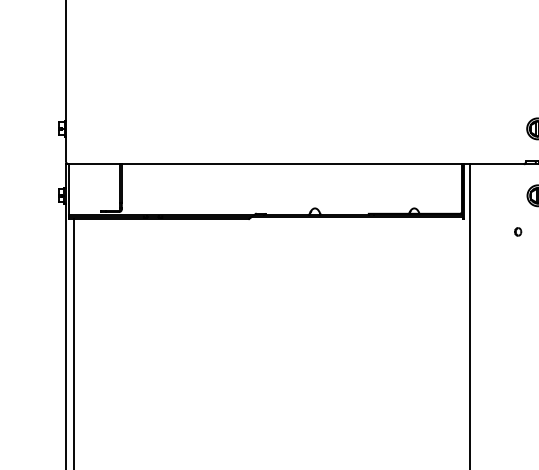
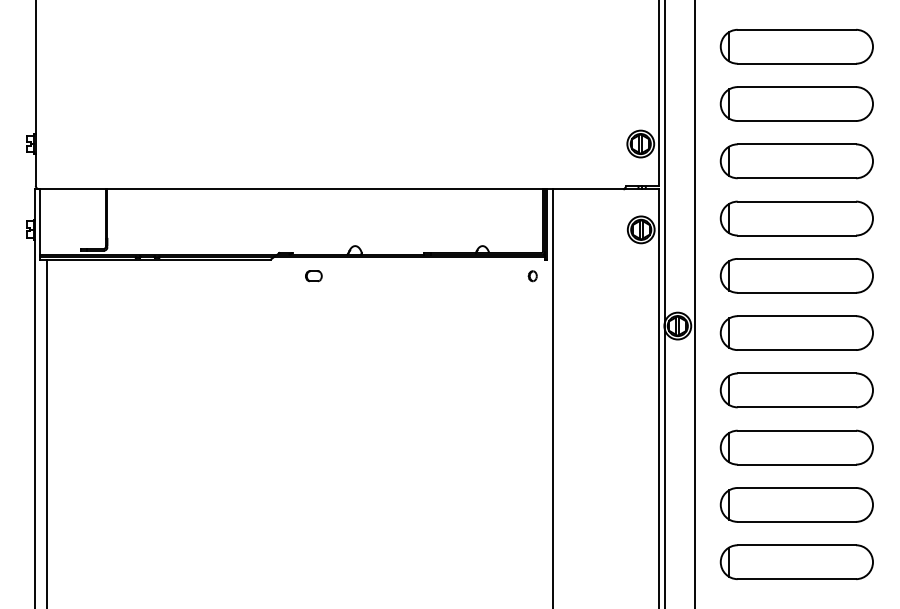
part: (282, 232) -> (313, 276), added
part: (517, 232) -> (532, 276), moved

